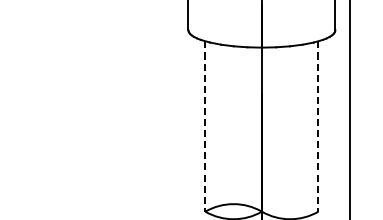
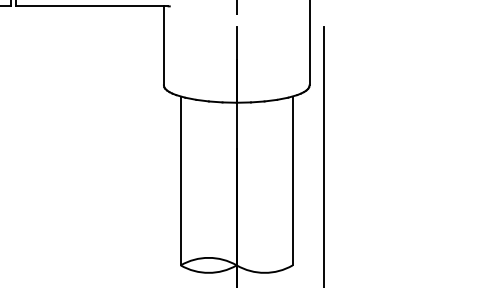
line: (205, 127) -> (180, 181), dashed -> solid
line: (318, 127) -> (292, 181), dashed -> solid

